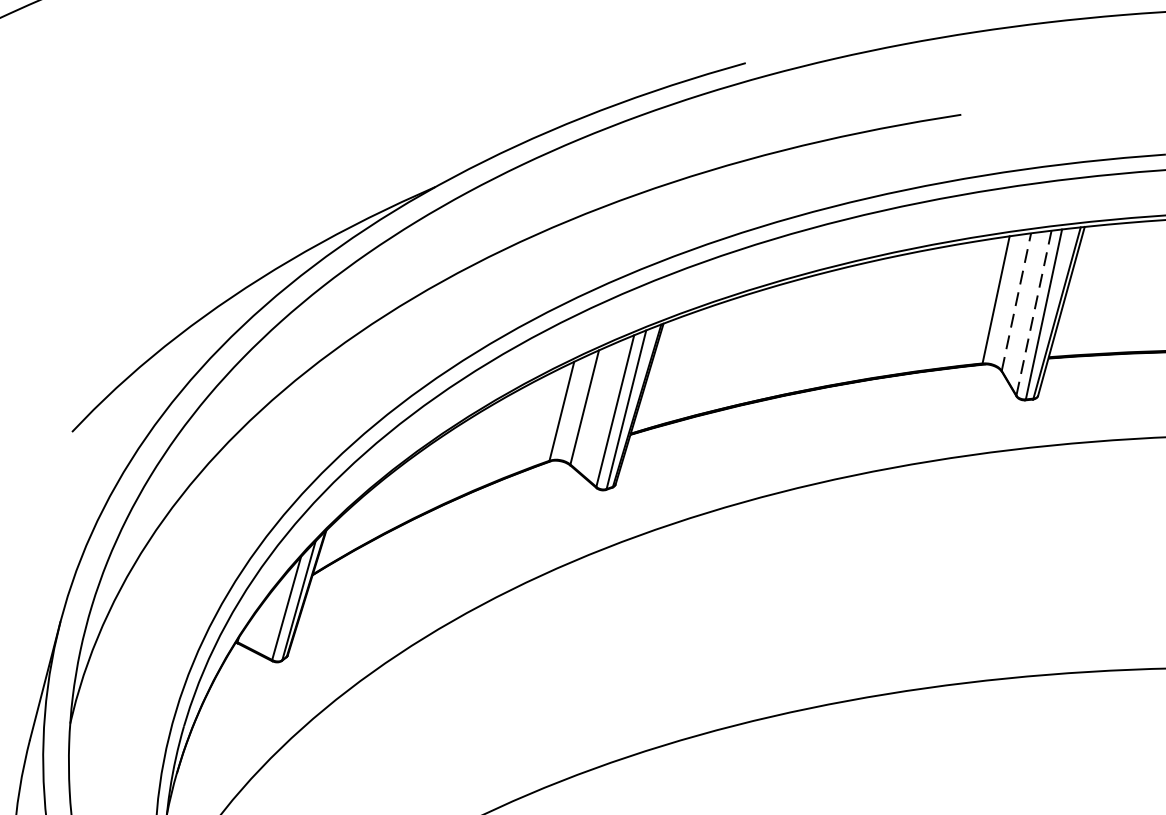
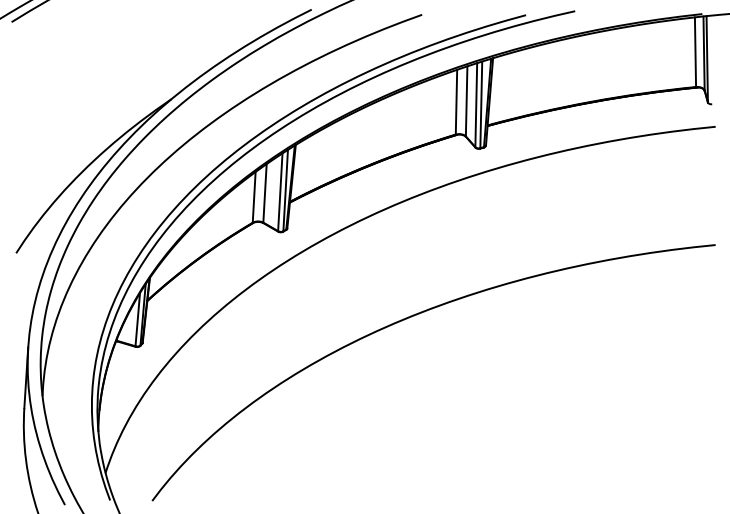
line: (1016, 300) -> (466, 100), dashed -> solid
line: (1034, 313) -> (476, 105), dashed -> solid

